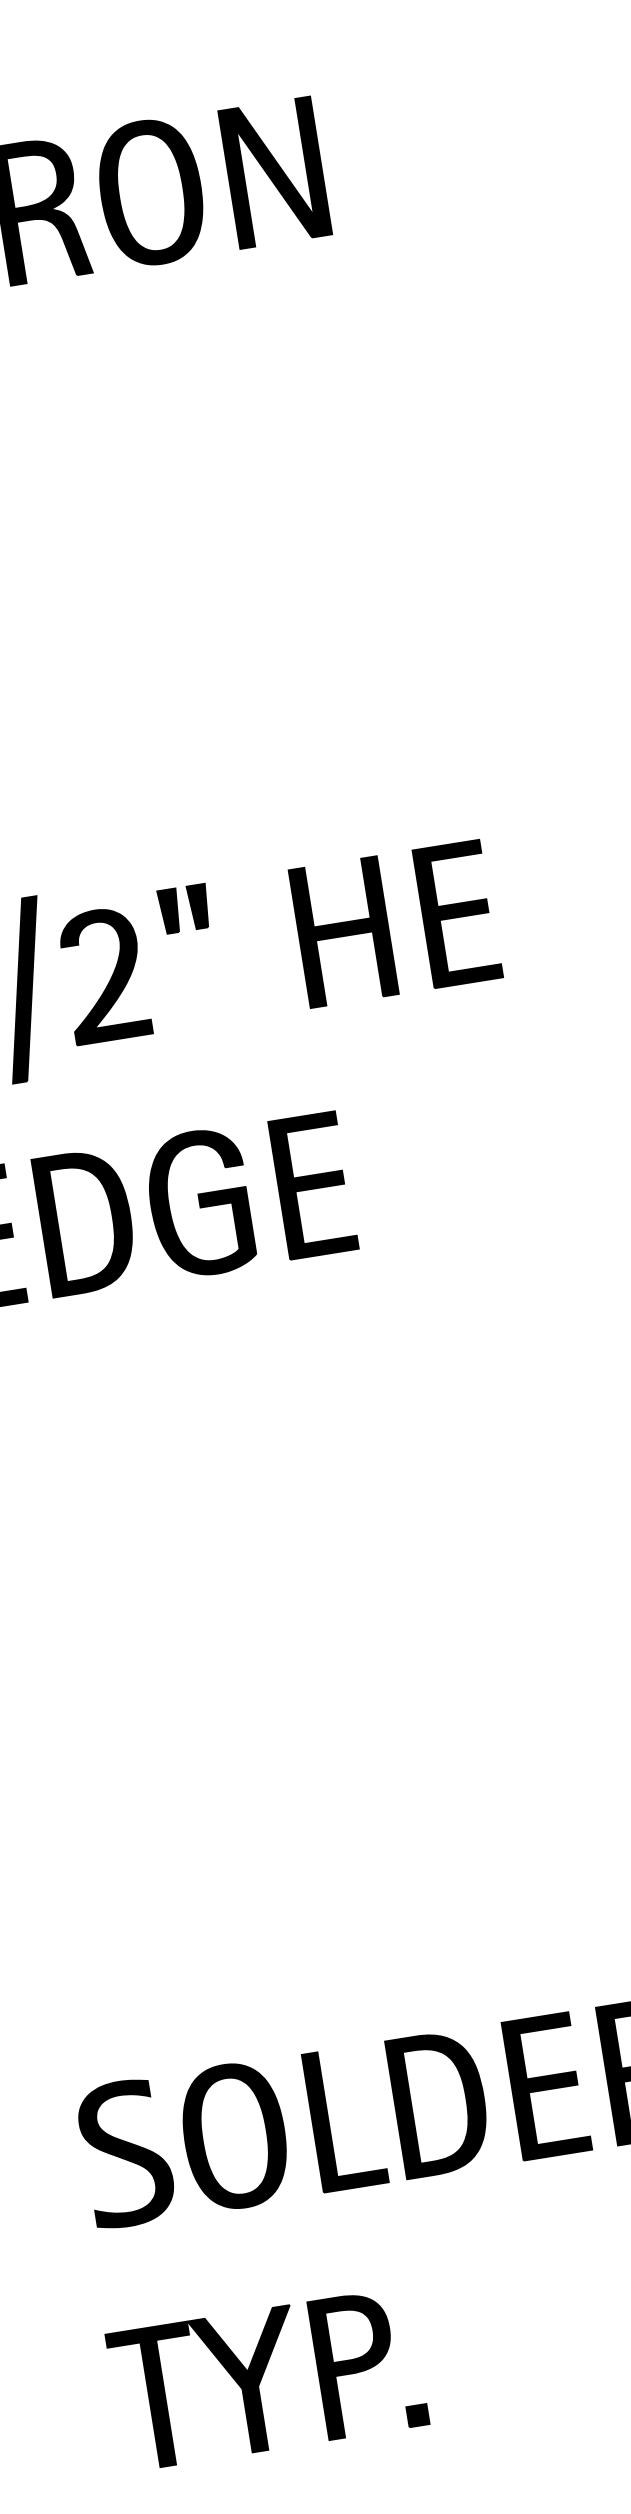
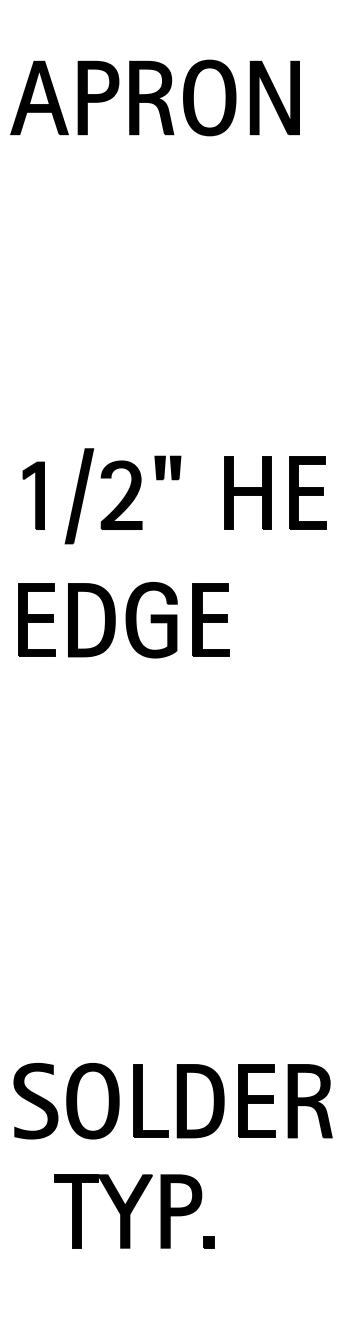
part: (266, 2379) -> (134, 1211), moved

